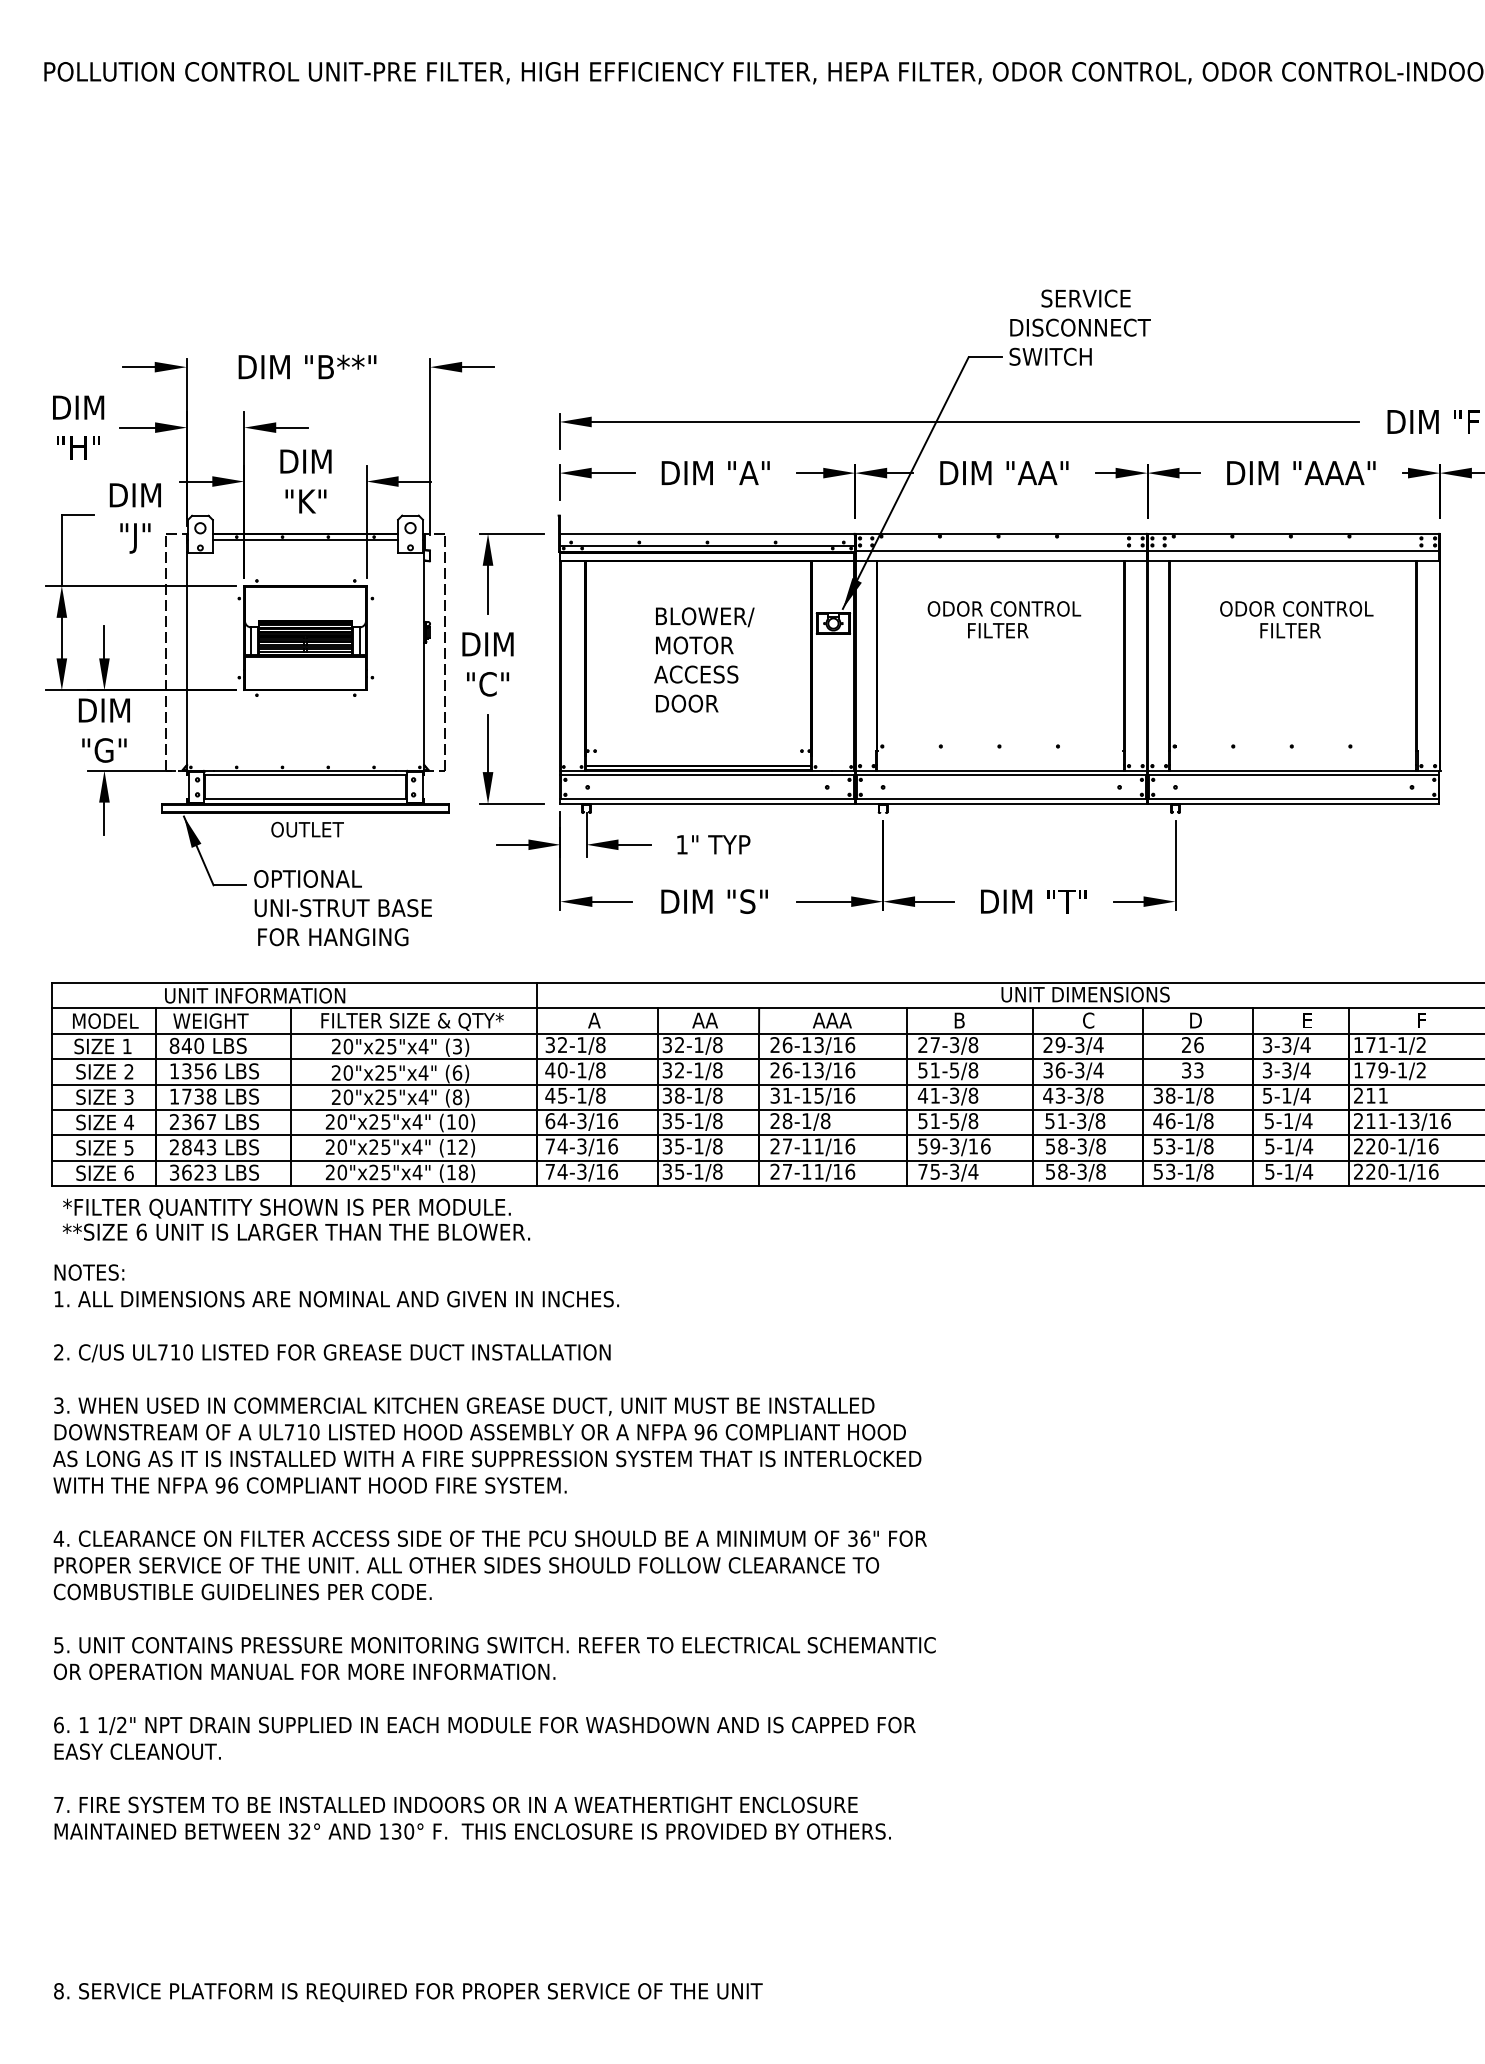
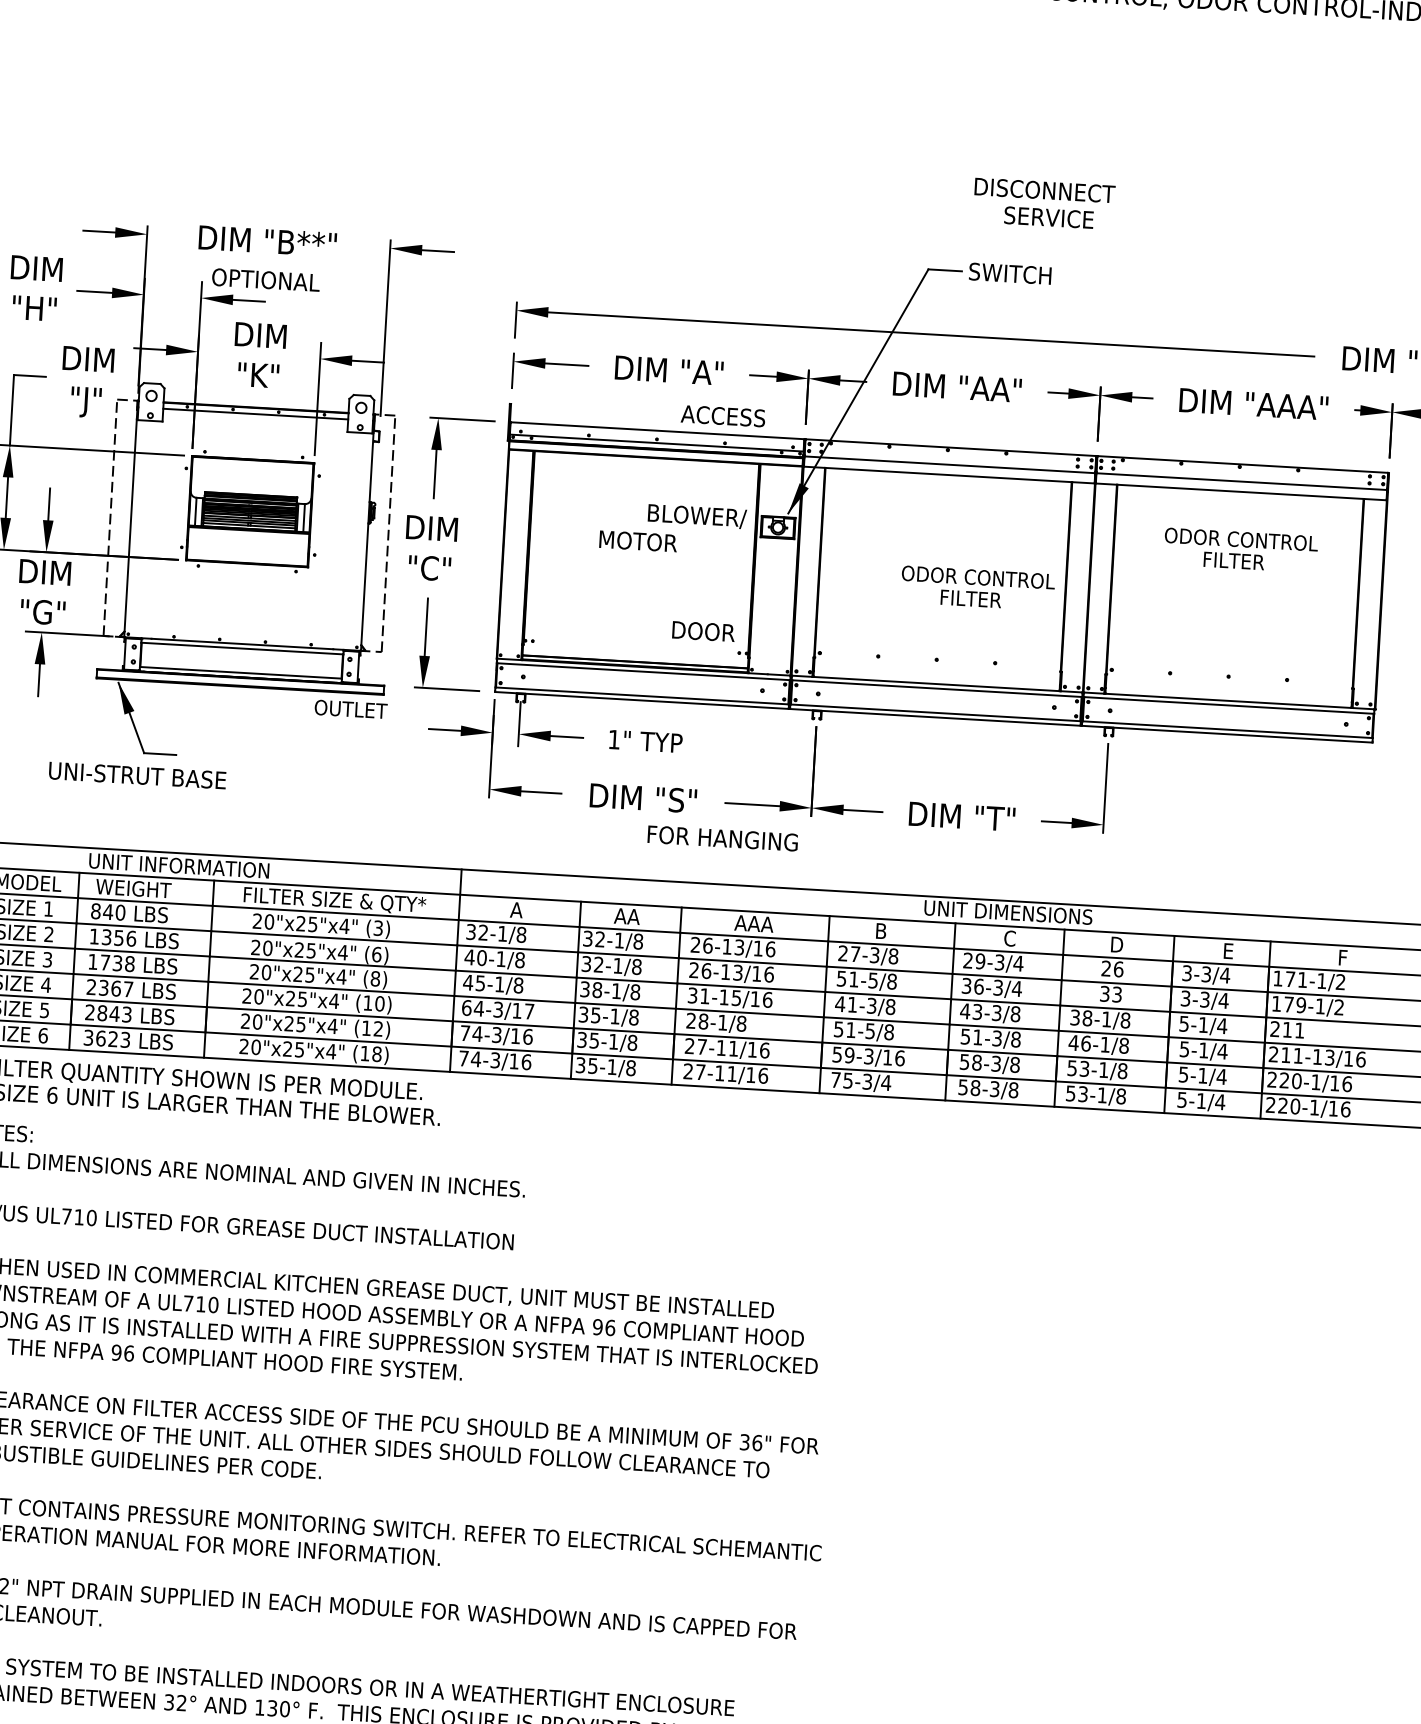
text: (1080, 327) -> (1044, 190), moved
text: (705, 617) -> (697, 516), moved
text: (1004, 619) -> (977, 588), moved
text: (696, 674) -> (723, 416), moved
text: (687, 703) -> (704, 631), moved
text: (307, 829) -> (350, 709), moved
text: (307, 878) -> (265, 279), moved
text: (342, 908) -> (136, 775), moved
text: (333, 937) -> (723, 838), moved
text: (612, 1121) -> (528, 1011), 64-3/16 -> 64-3/17

